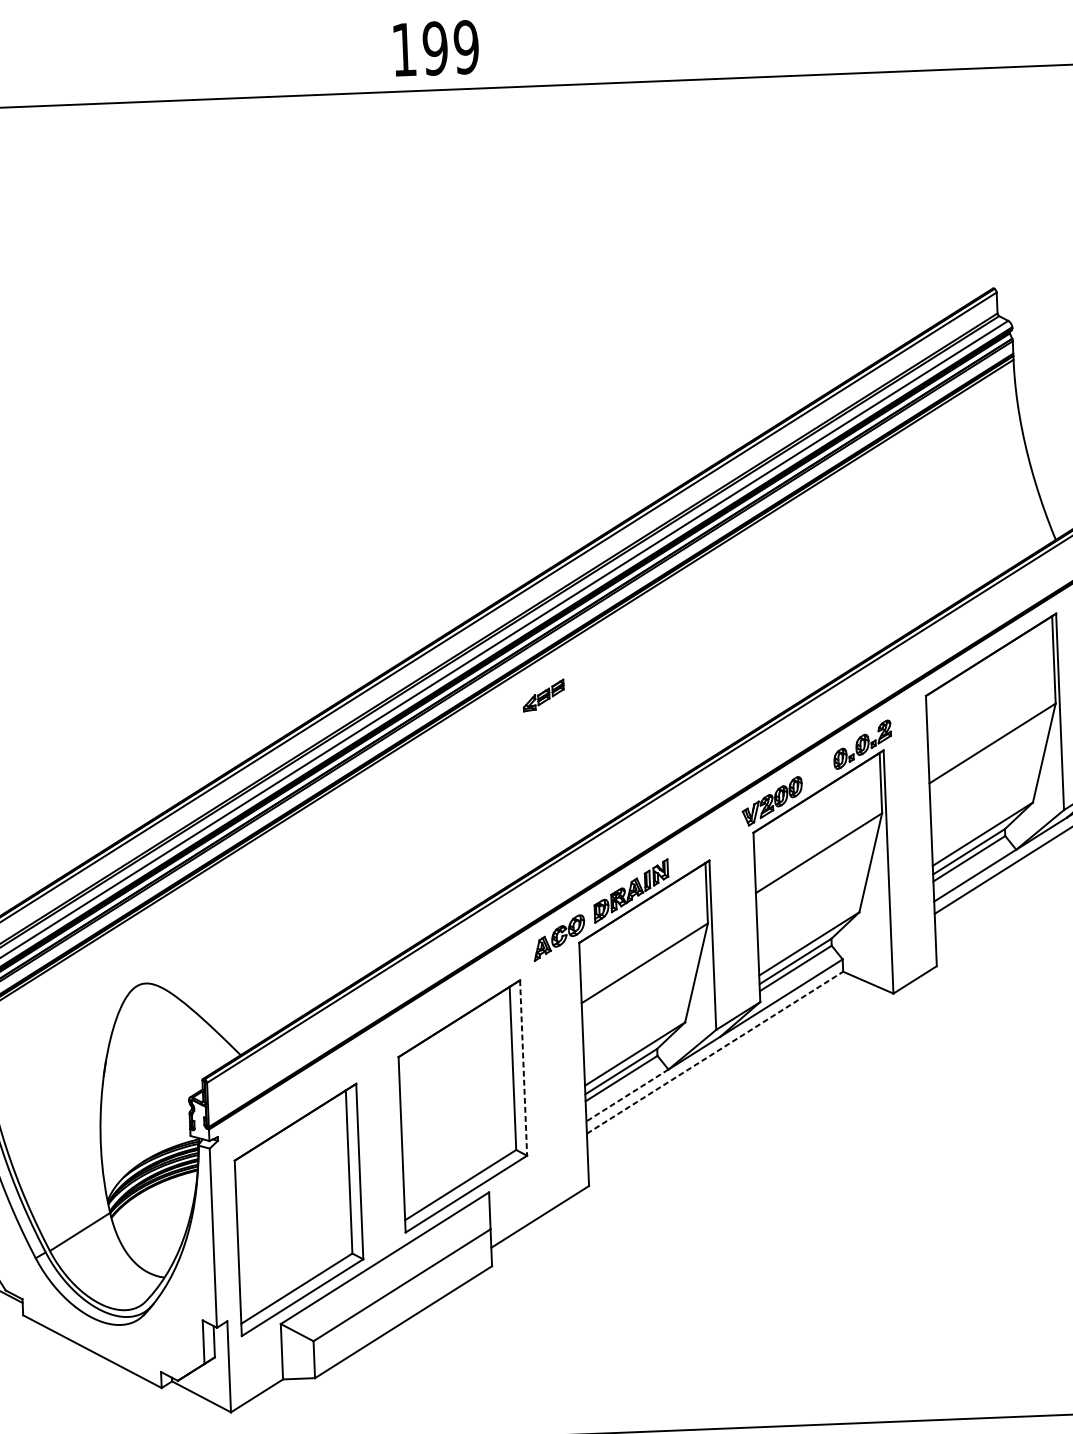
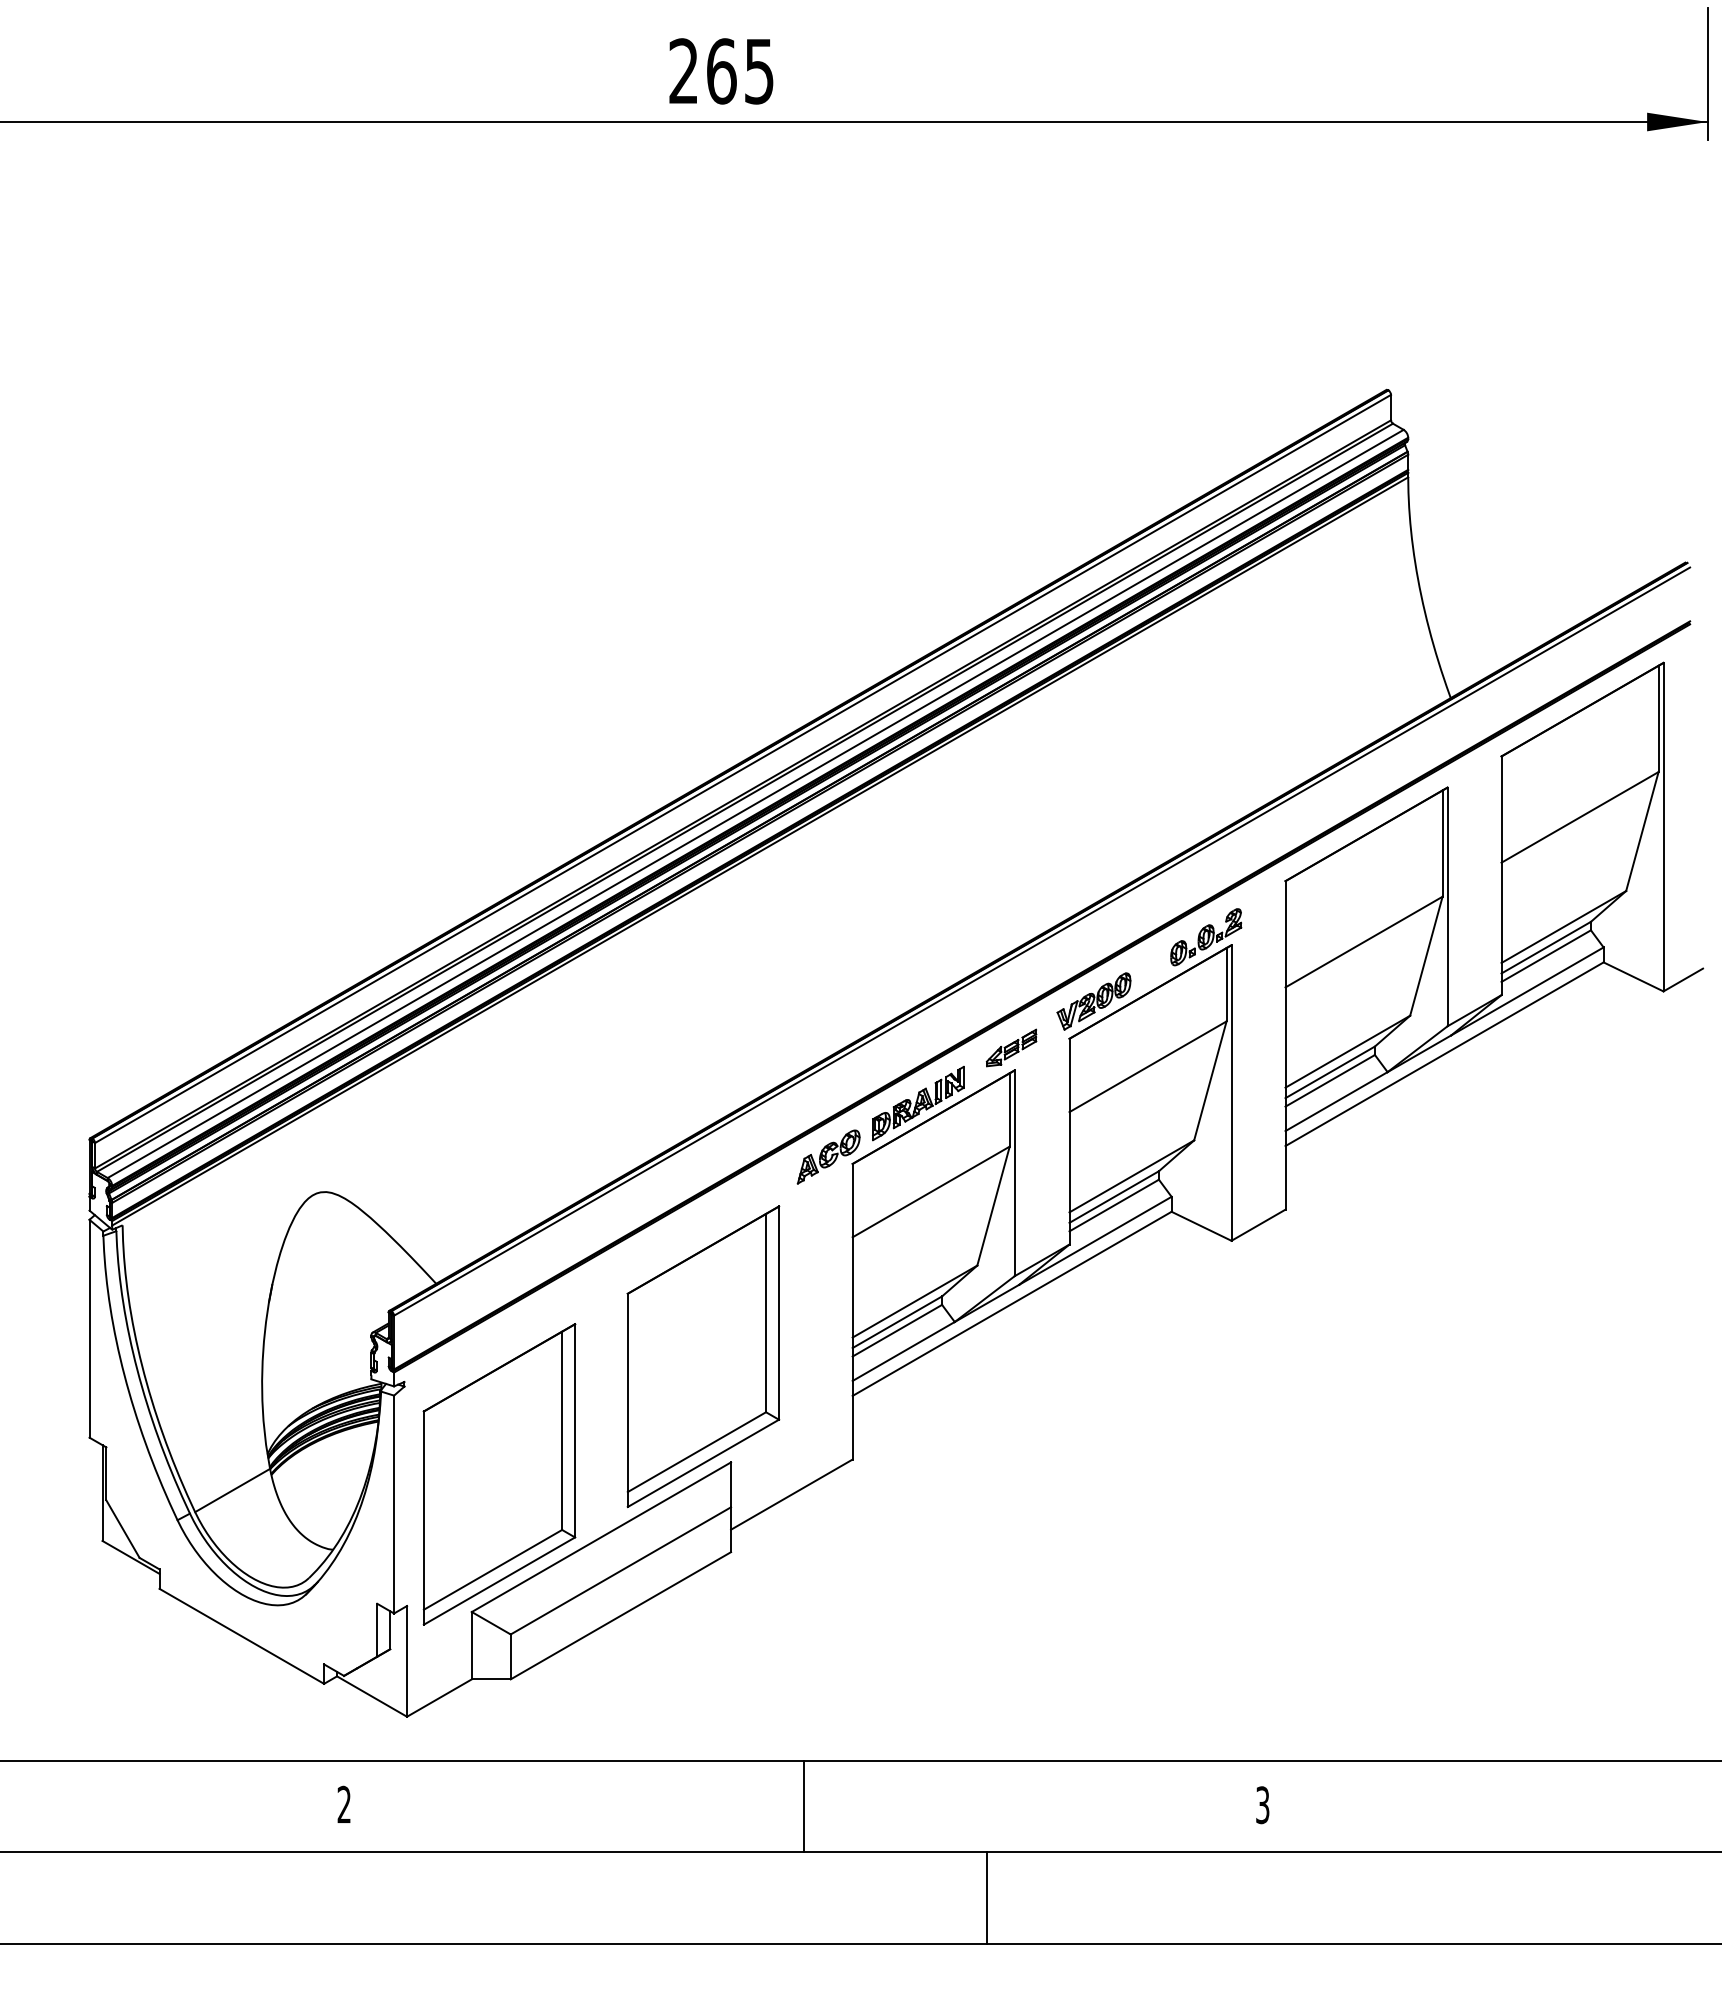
text: (435, 48) -> (721, 71), 199 -> 265
part: (543, 695) -> (1011, 1047), moved
line: (715, 1052) -> (1012, 1303), dashed -> solid
line: (524, 1068) -> (779, 1313), dashed -> solid
line: (627, 1095) -> (903, 1351), dashed -> solid

